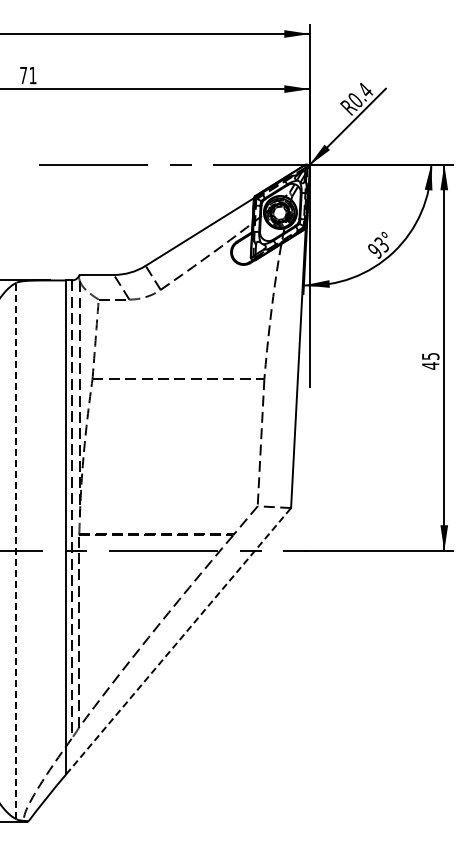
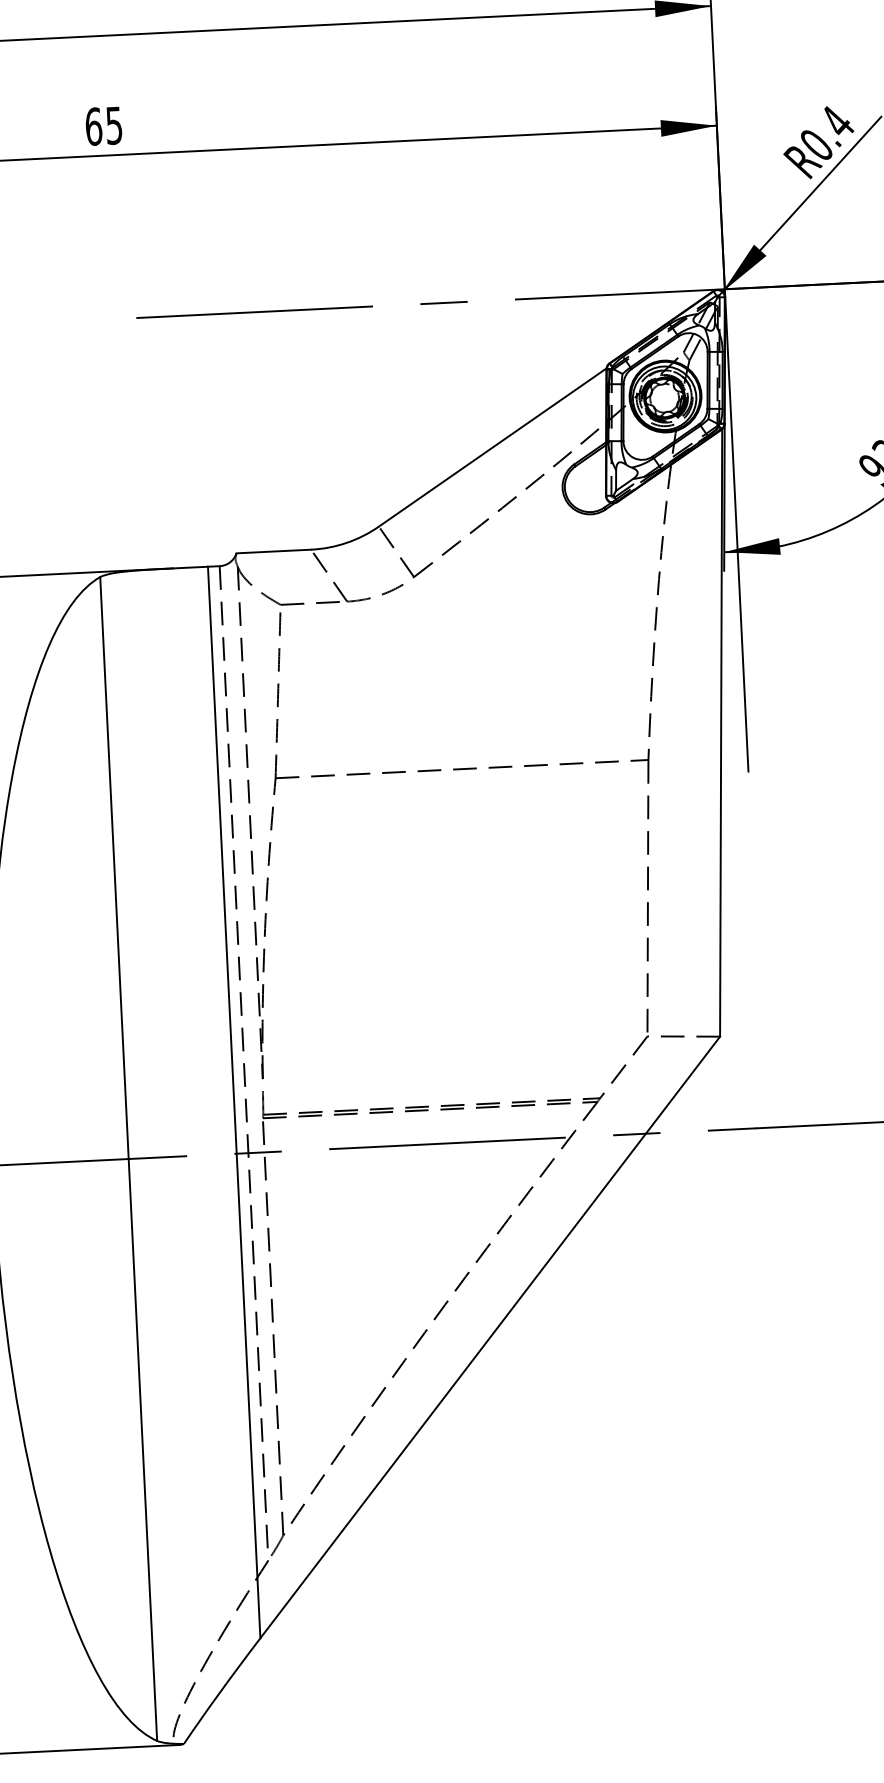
text: (28, 75) -> (104, 126), 71 -> 65
line: (16, 550) -> (128, 1157), dashed -> solid
line: (178, 640) -> (489, 1335), dashed -> solid

